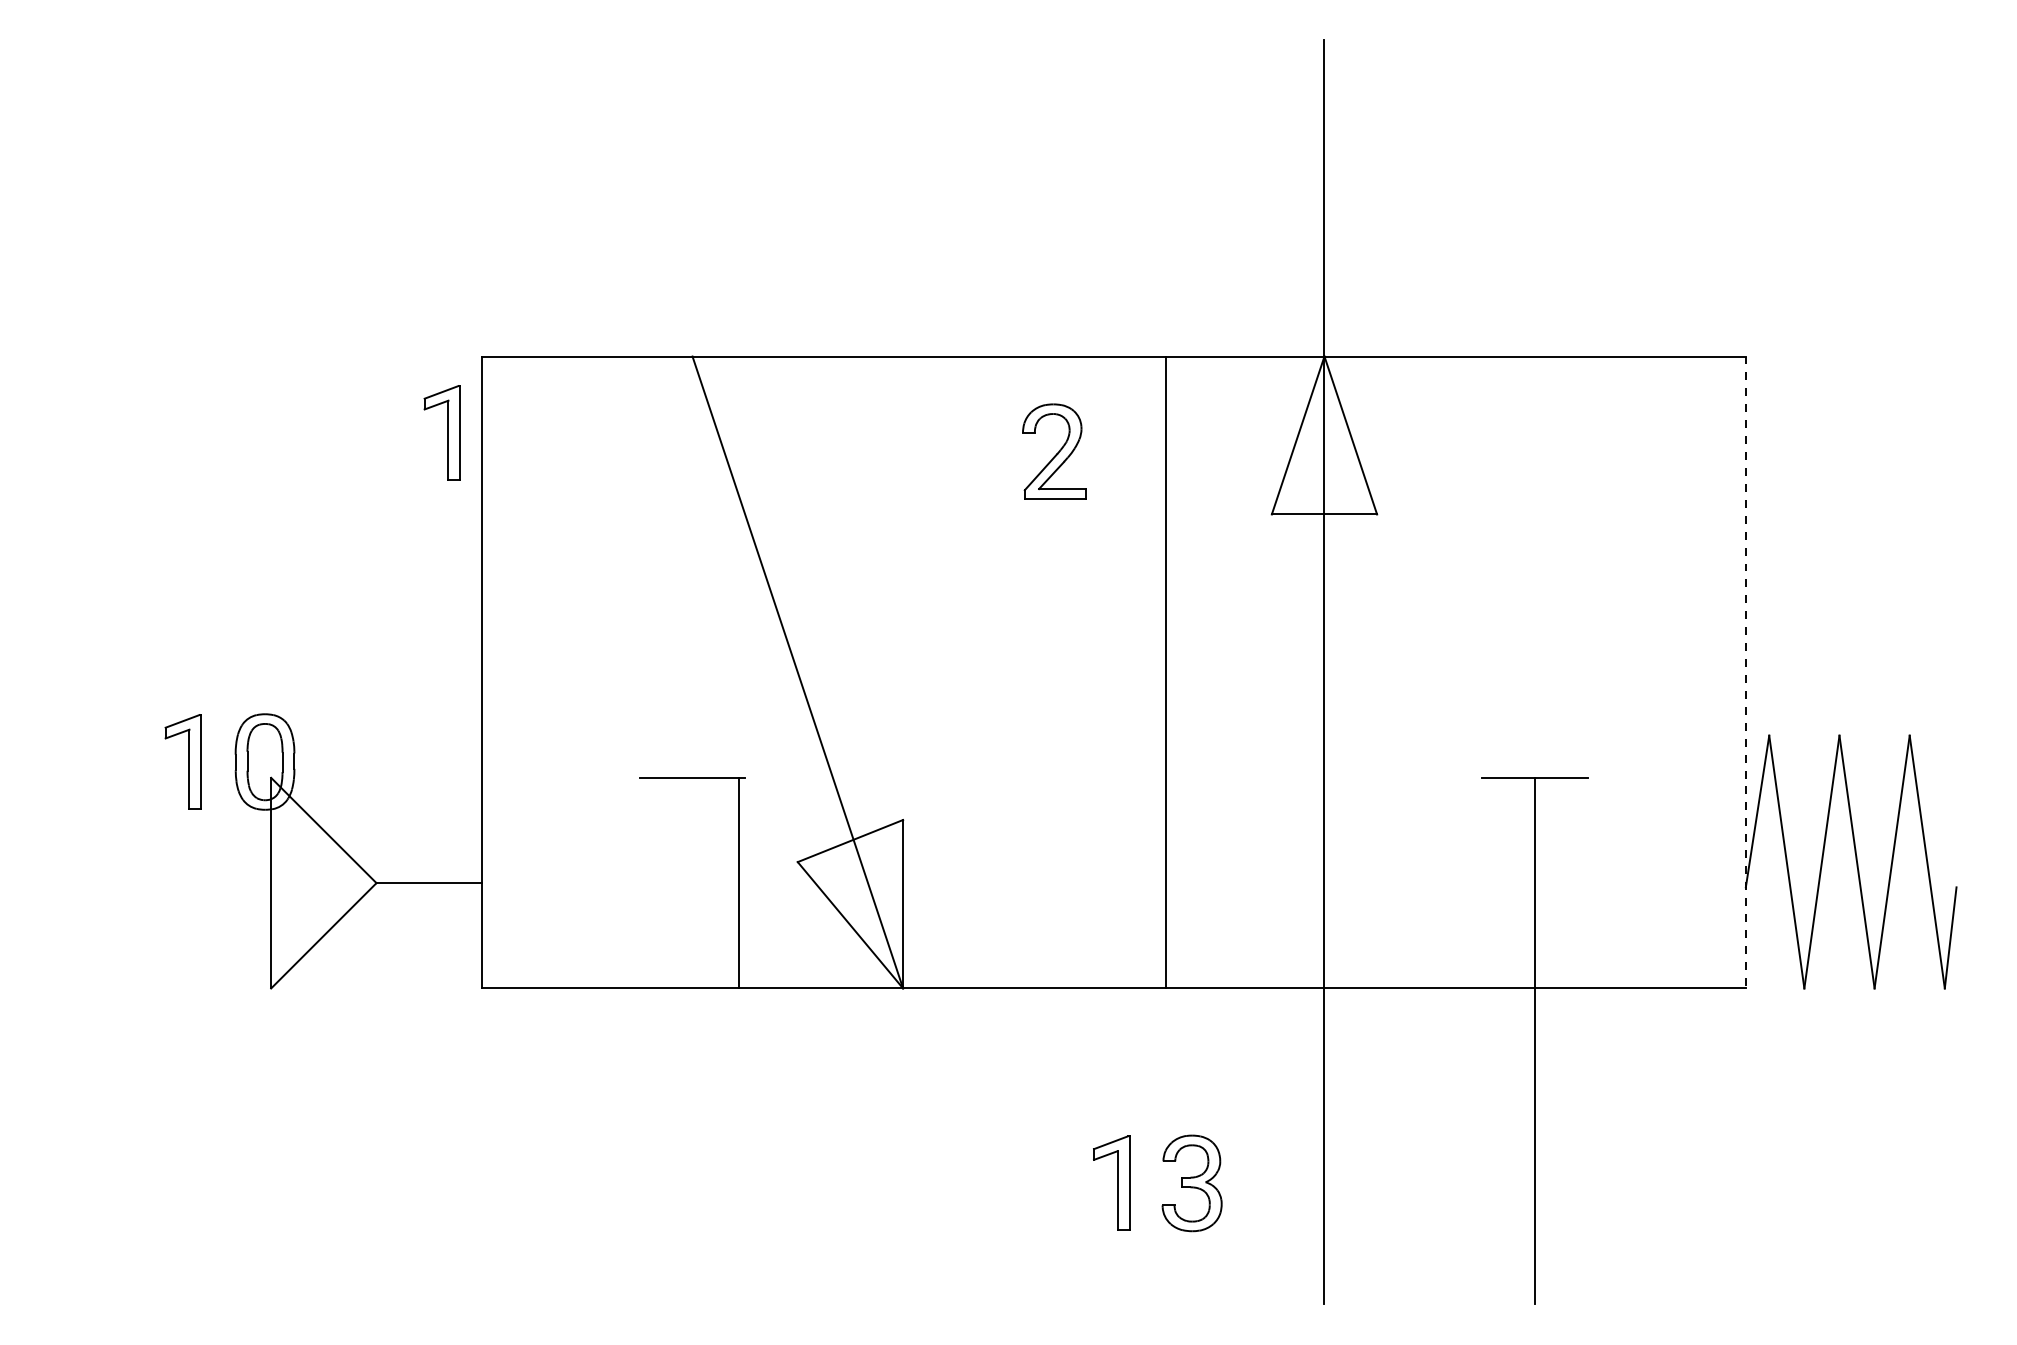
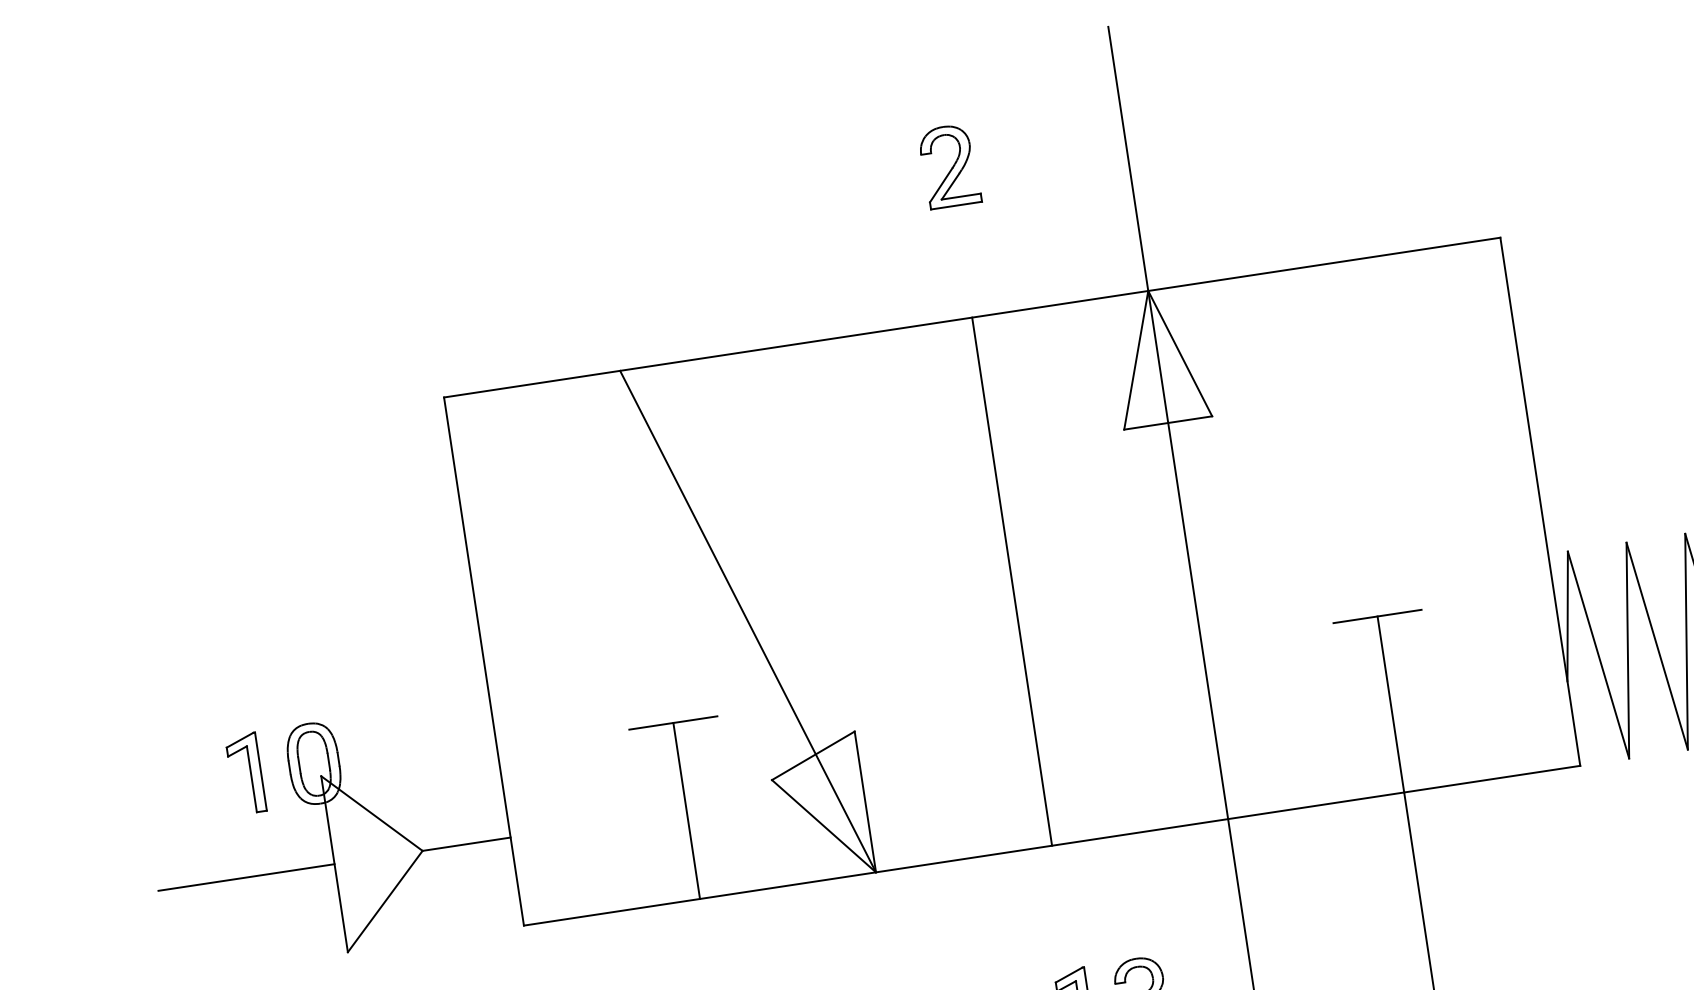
part: (441, 432) -> (419, 466), removed
part: (1054, 451) -> (949, 166), moved
line: (1165, 672) -> (1011, 581), moved
line: (1745, 672) -> (1540, 501), dashed -> solid
line: (738, 882) -> (686, 810), moved
line: (165, 883) -> (246, 877), added

